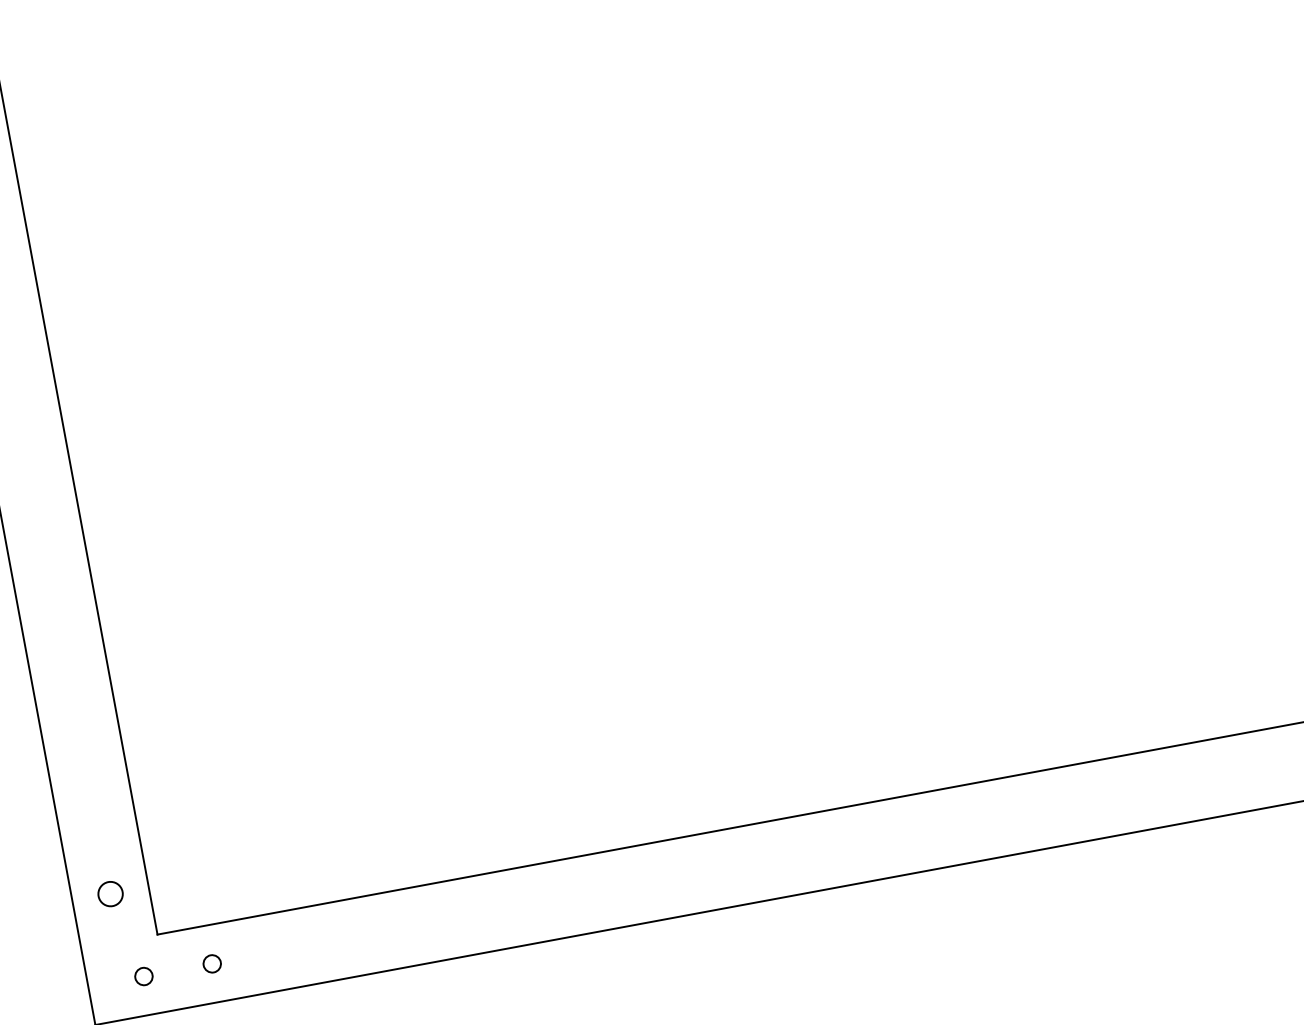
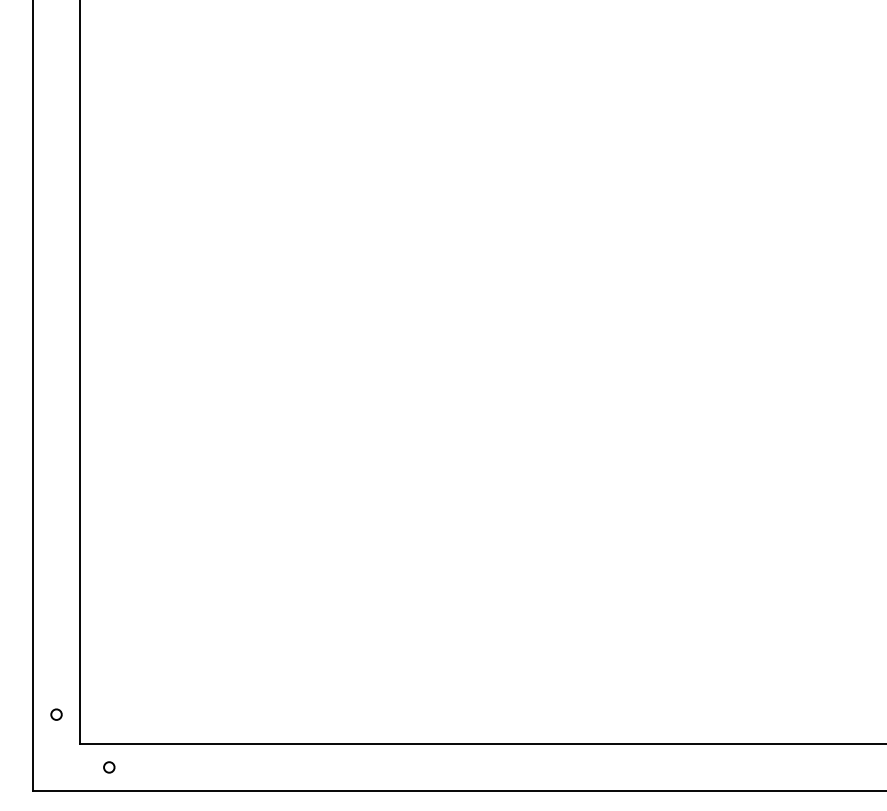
circle: (110, 893) -> (56, 714), size x0.71
circle: (144, 976) -> (67, 767), removed

